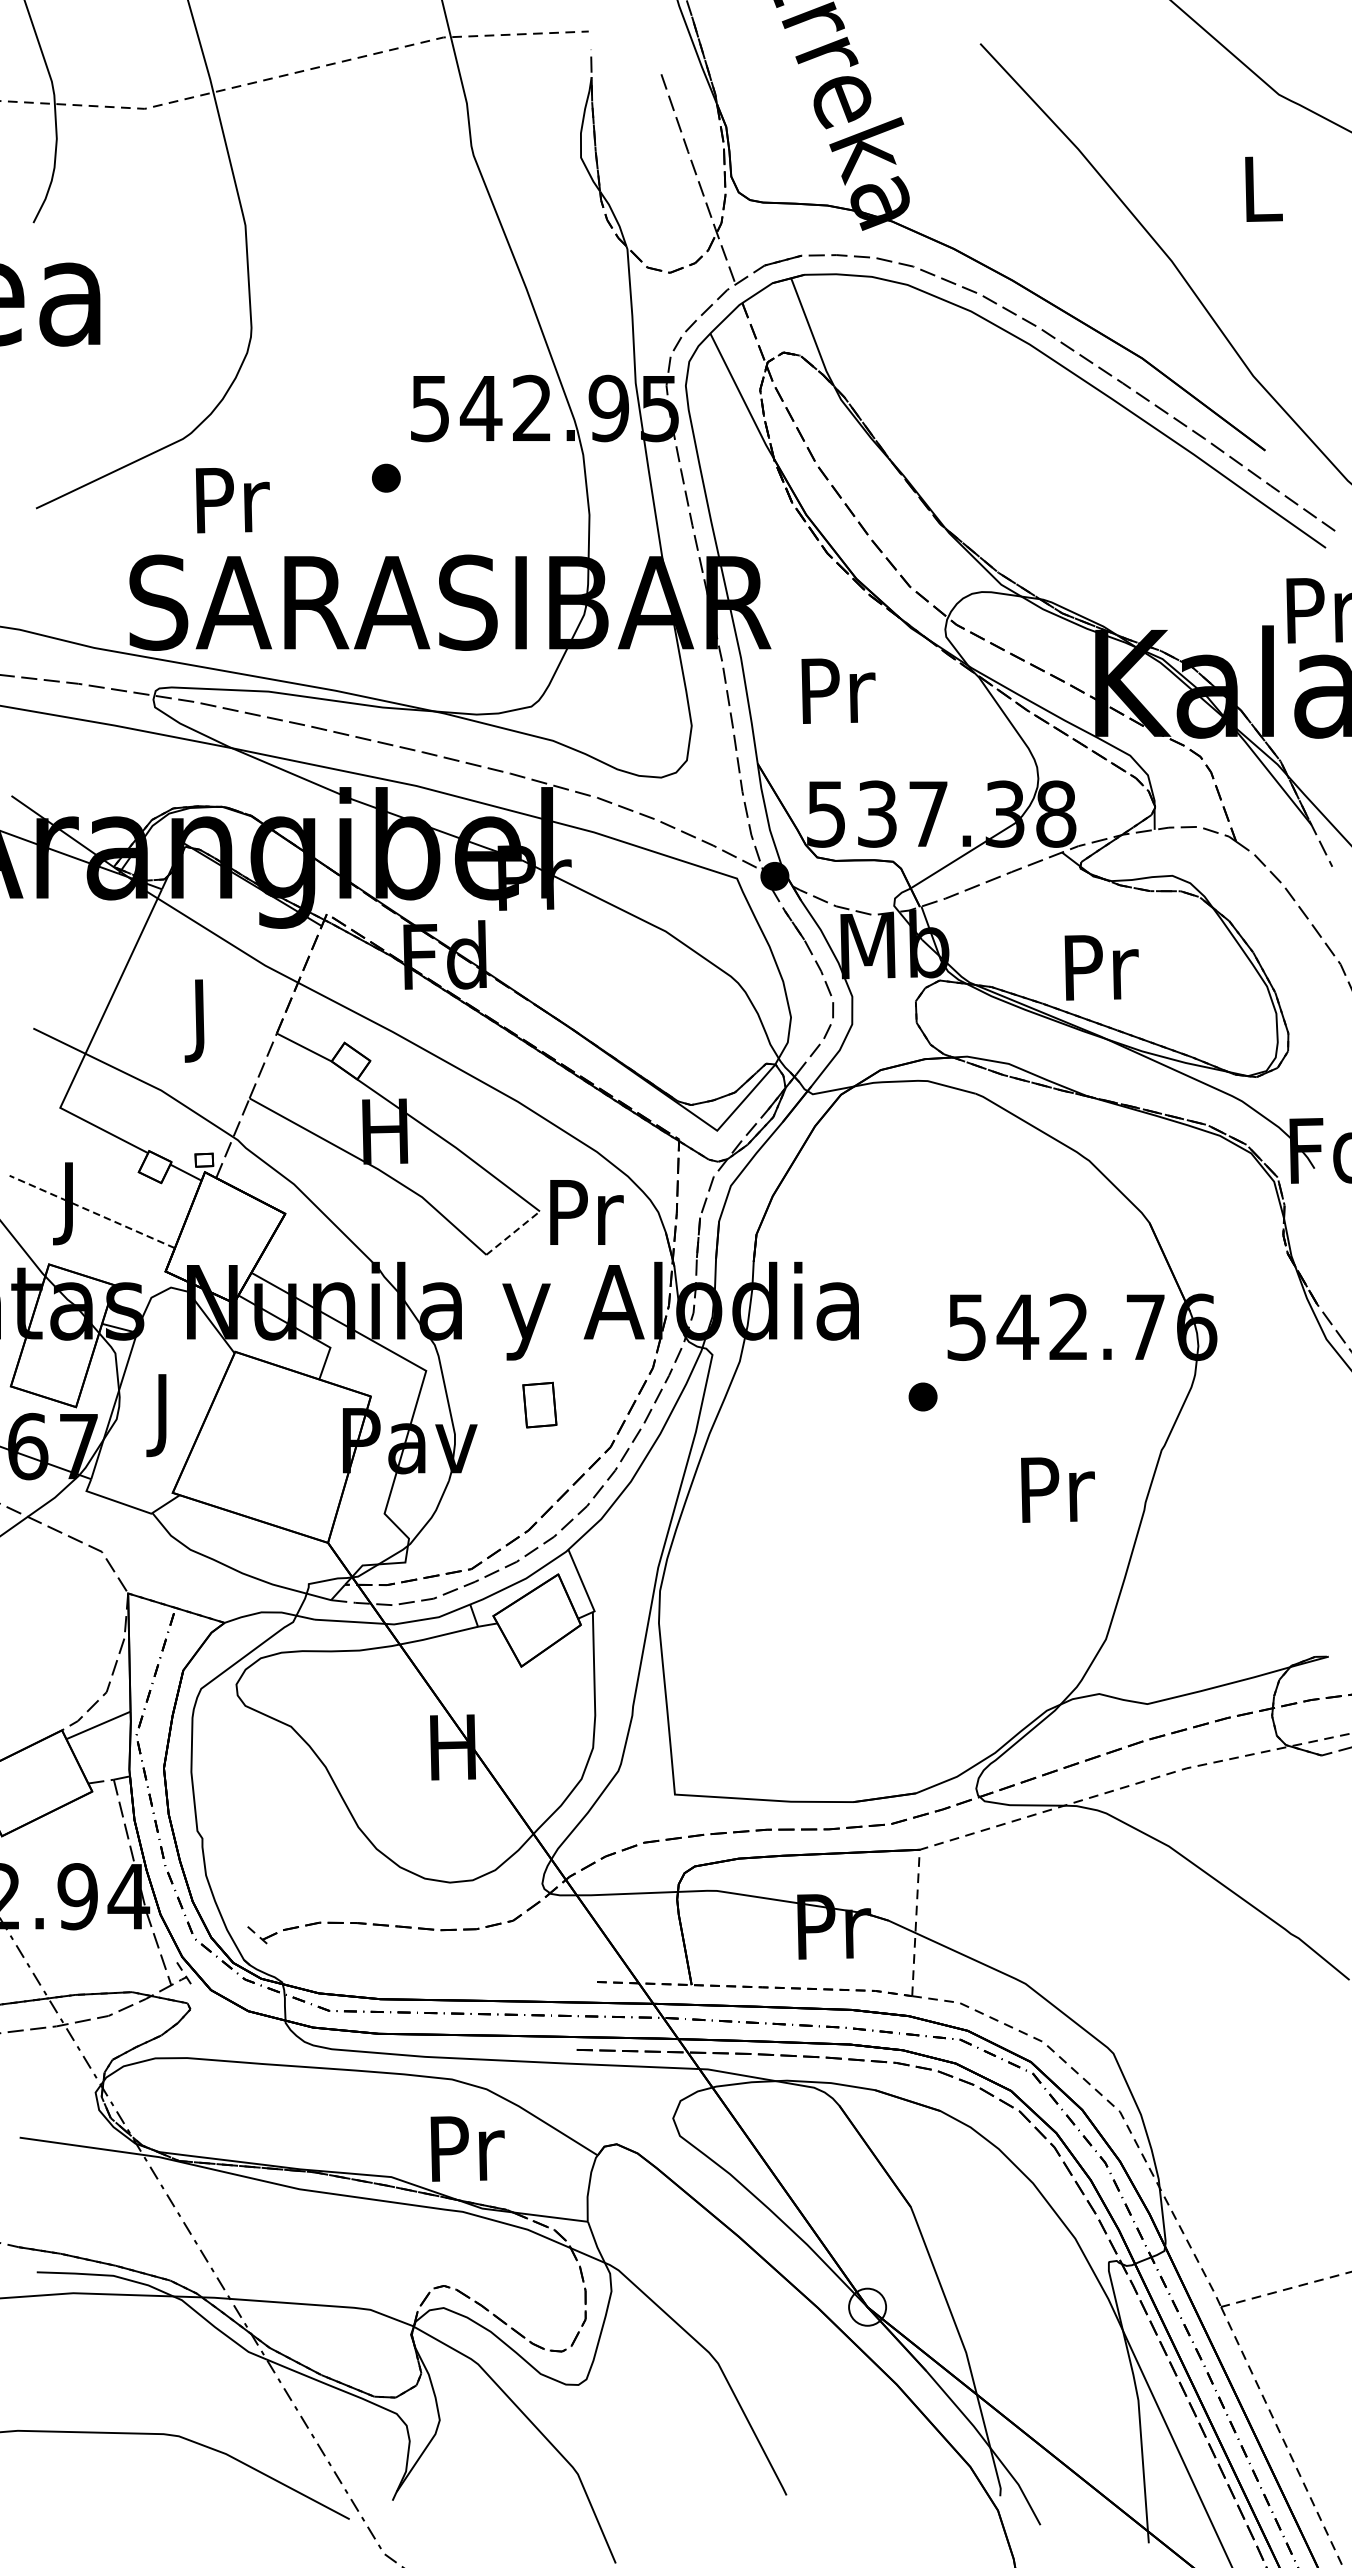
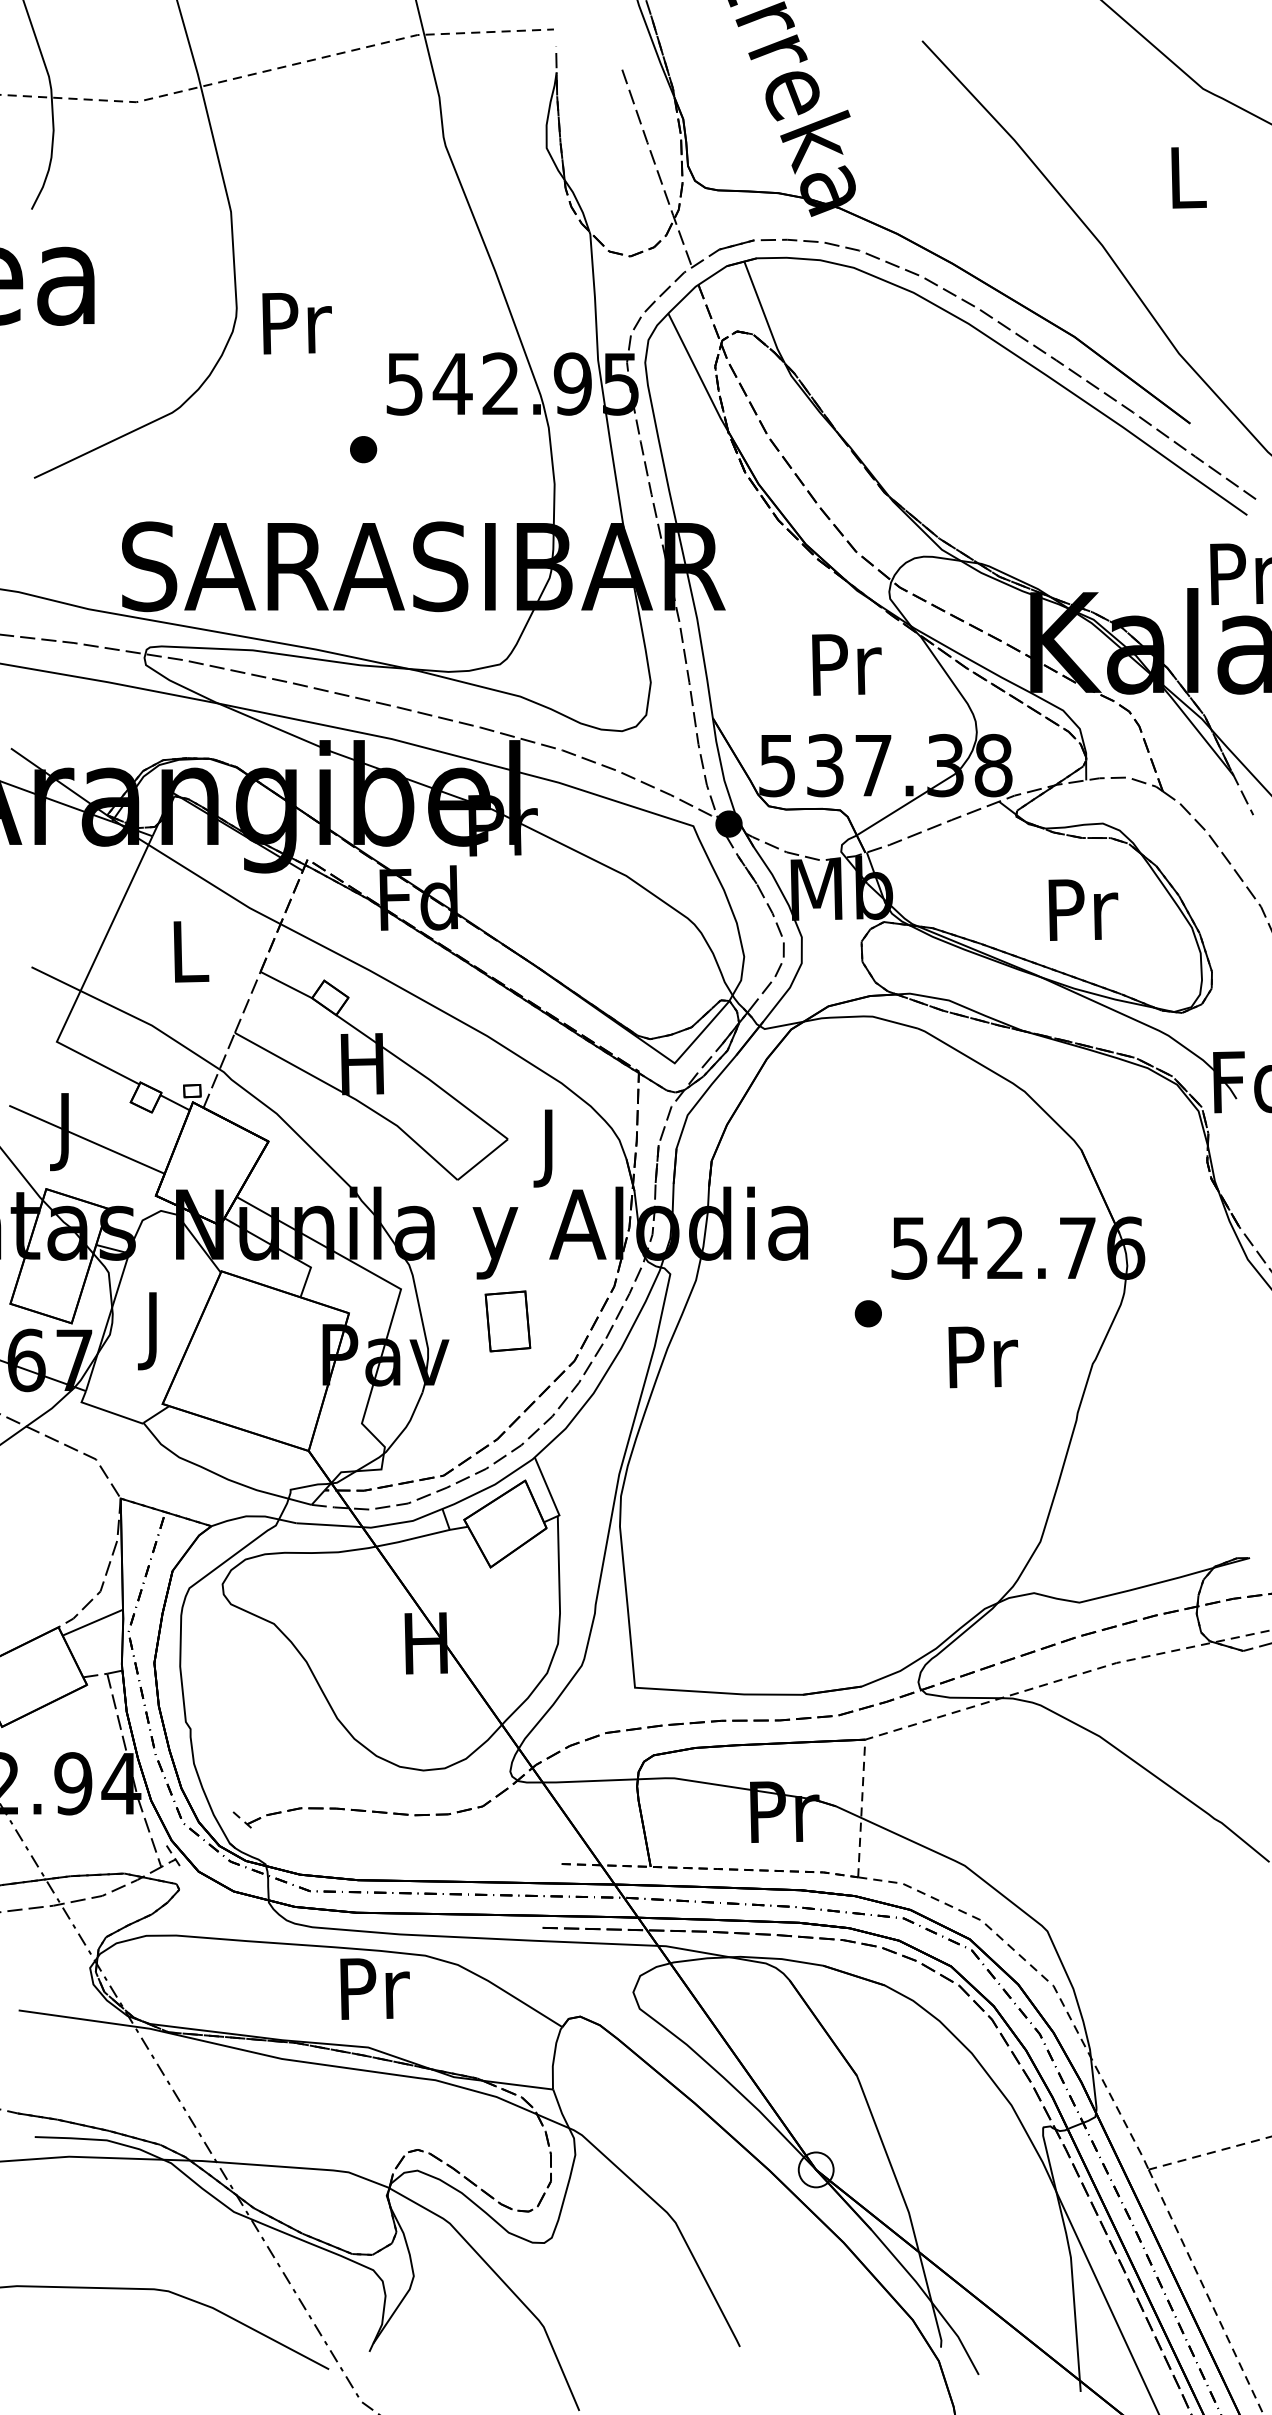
text: (232, 500) -> (296, 323), moved
text: (838, 690) -> (846, 664), moved
text: (1101, 967) -> (1083, 909), moved
text: (203, 1021) -> (191, 960), J -> L
line: (91, 1211) -> (86, 1139), dashed -> solid
text: (586, 1221) -> (551, 1148), Pr -> J
line: (512, 1232) -> (482, 1159), dashed -> solid
part: (539, 1405) -> (507, 1321), size x1.43
text: (1058, 1490) -> (983, 1357), moved
text: (467, 2148) -> (374, 1988), moved

